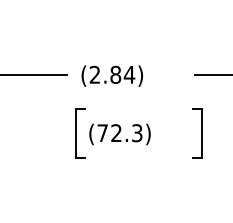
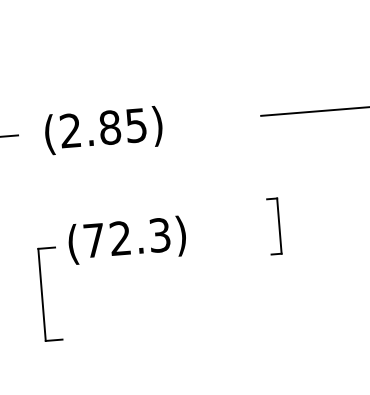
text: (129, 74) -> (136, 124), (2.84) -> (2.85)
part: (80, 133) -> (50, 294), moved
part: (197, 133) -> (274, 226), size x0.6

